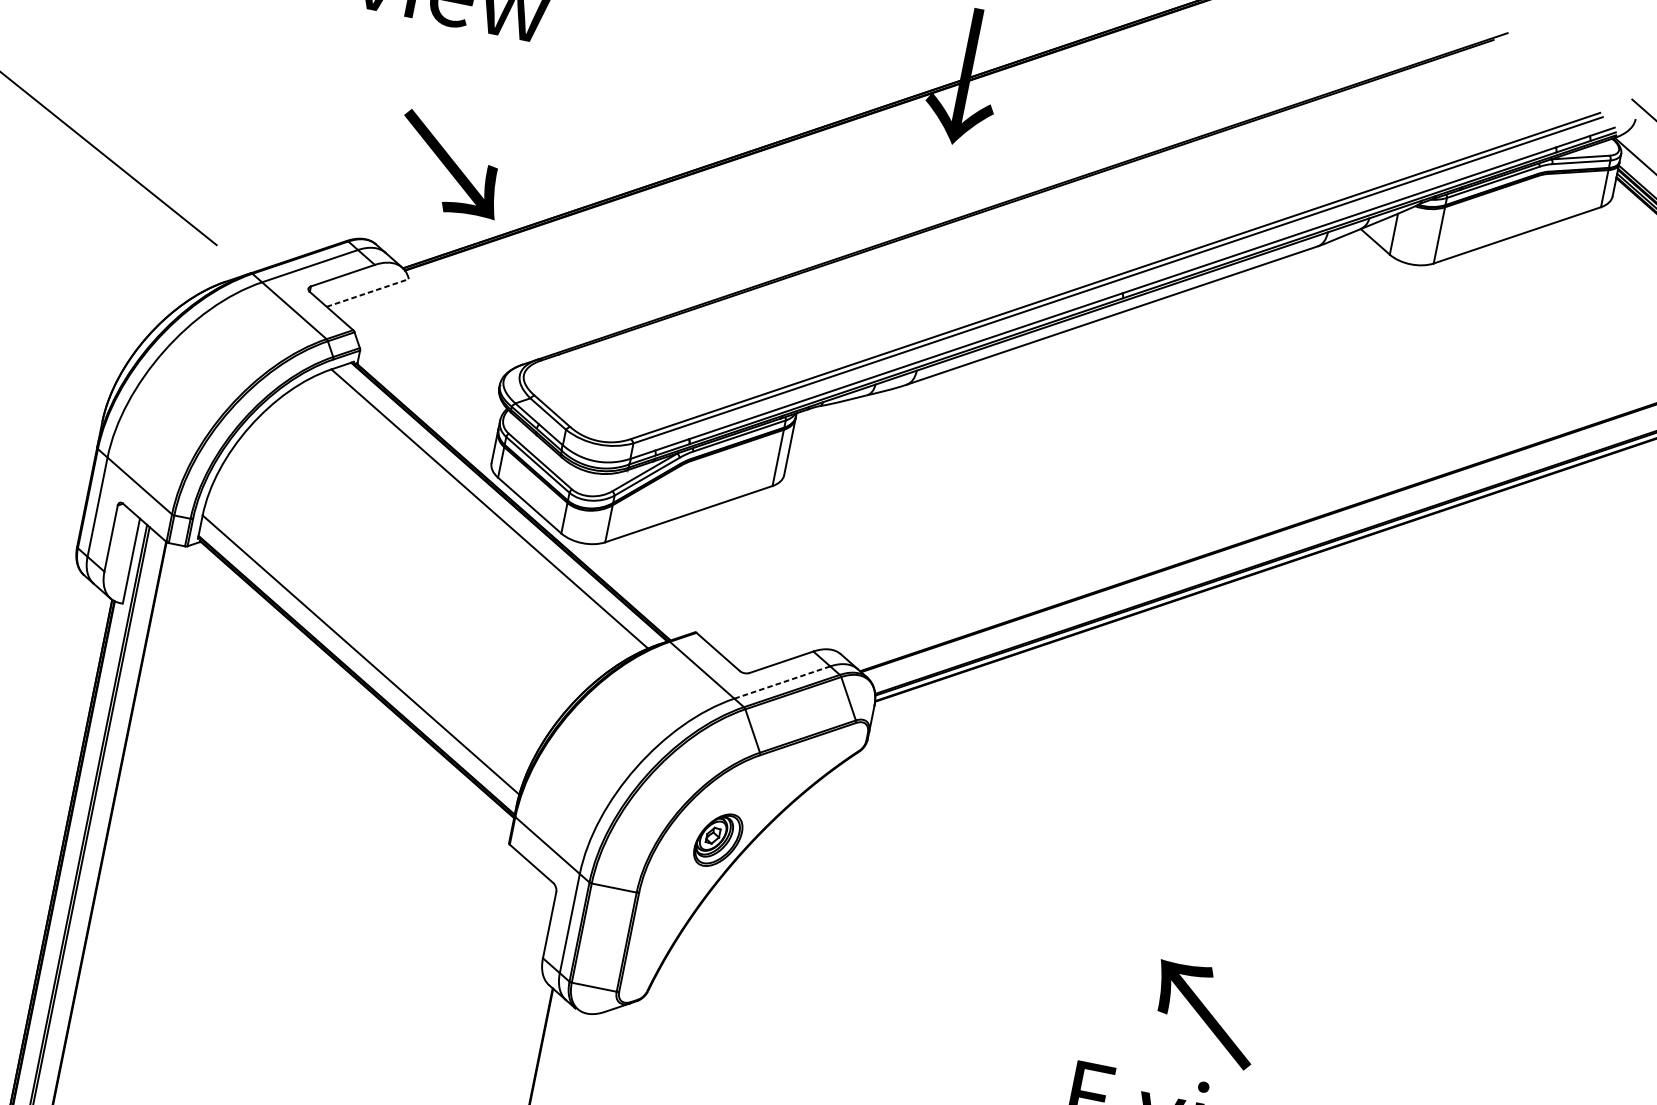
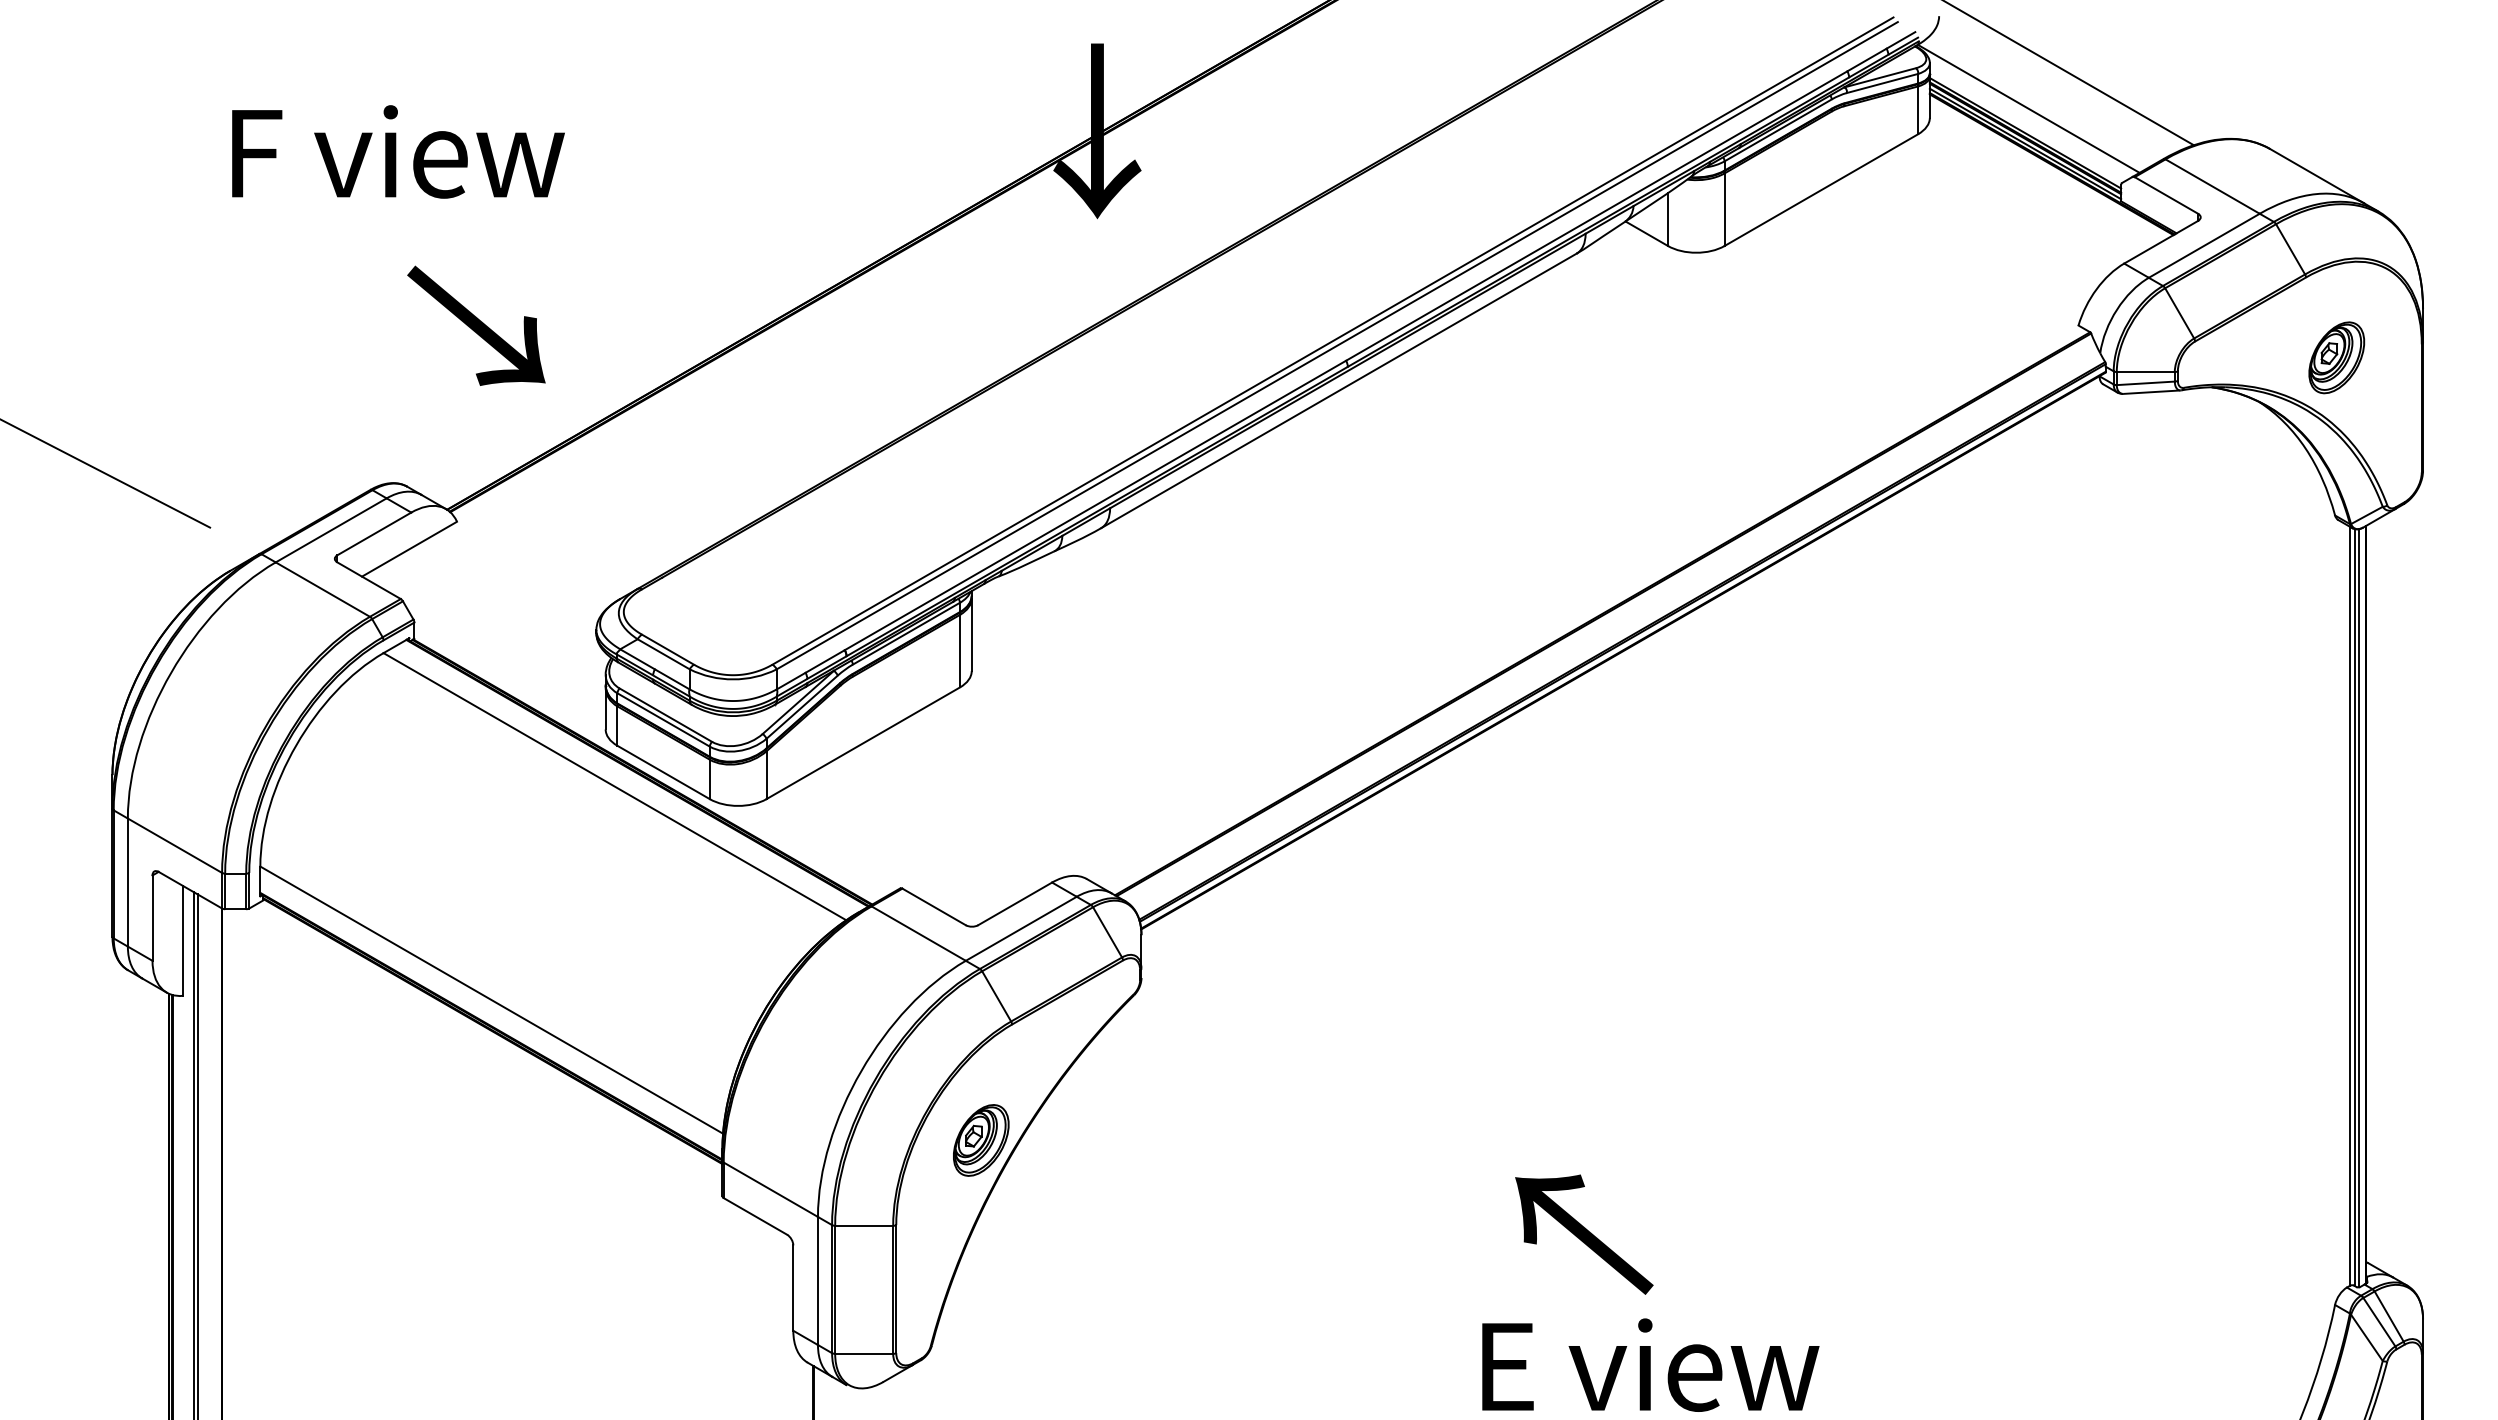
text: (450, 164) -> (476, 325), moved
line: (367, 293) -> (409, 549), dashed -> solid
line: (781, 682) -> (1020, 929), dashed -> solid
text: (1205, 1014) -> (1584, 1234), moved

